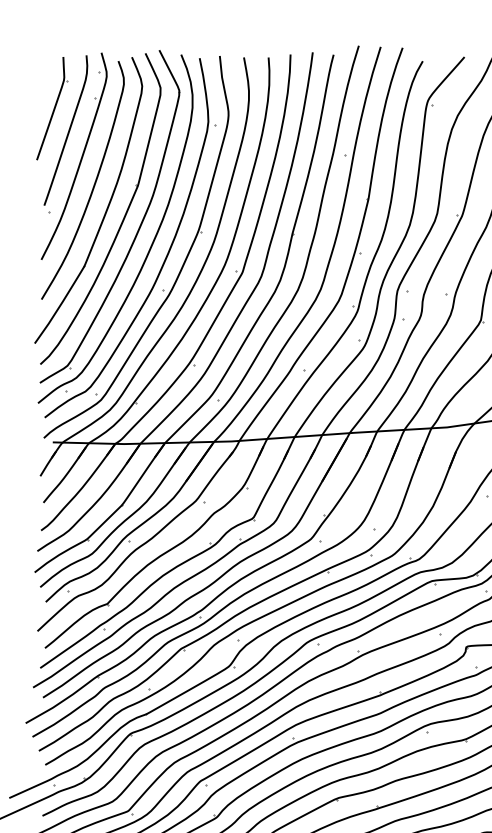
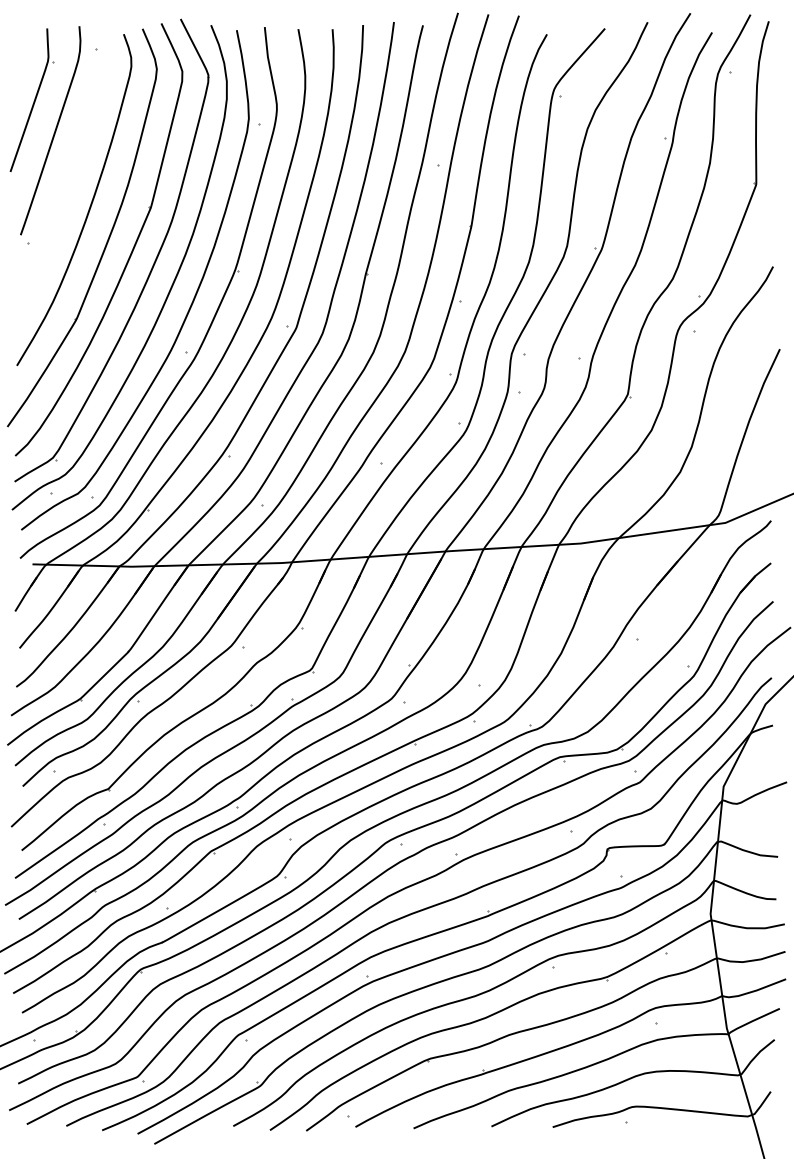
part: (80, 159) -> (71, 170), removed

